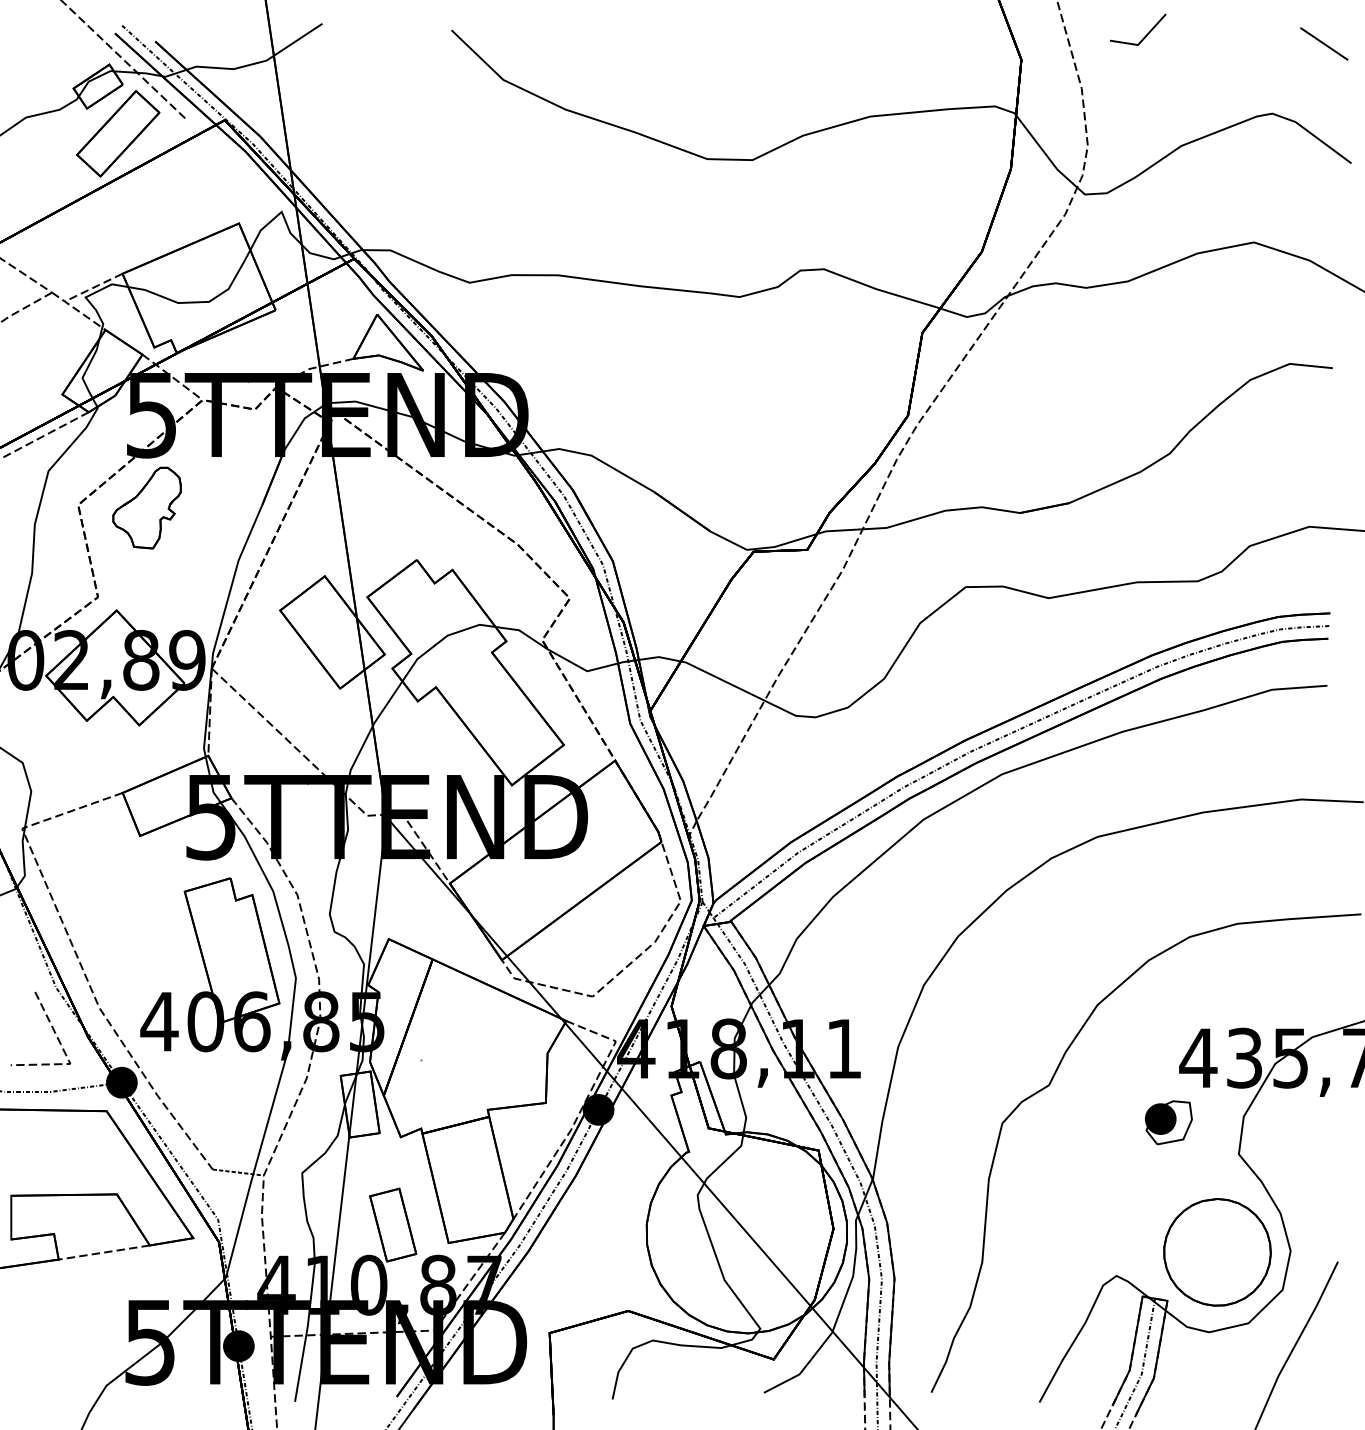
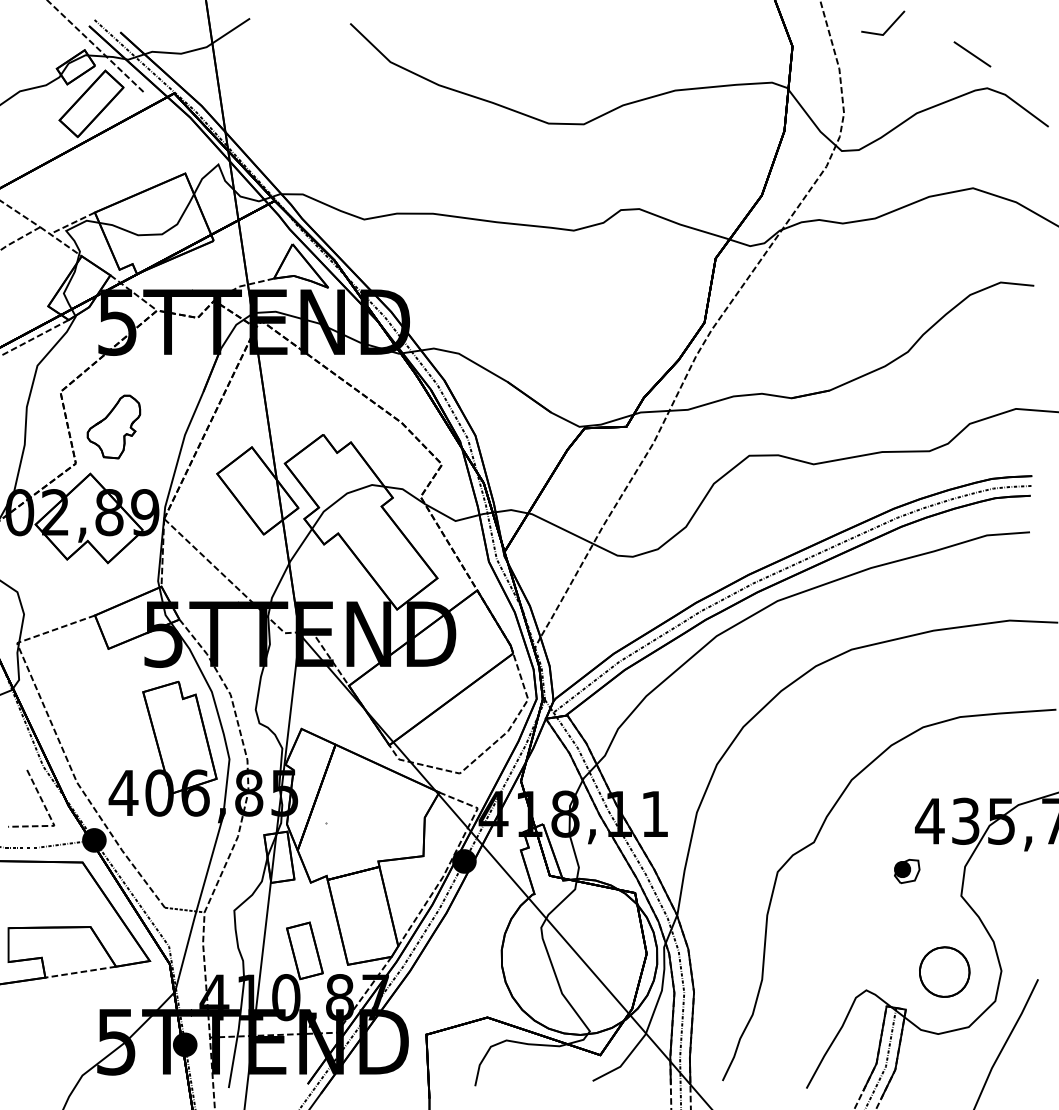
line: (1324, 43) -> (972, 54), moved
part: (146, 507) -> (113, 426), moved
part: (1168, 1122) -> (906, 871), size x0.7
part: (1217, 1252) -> (944, 972), size x0.6

